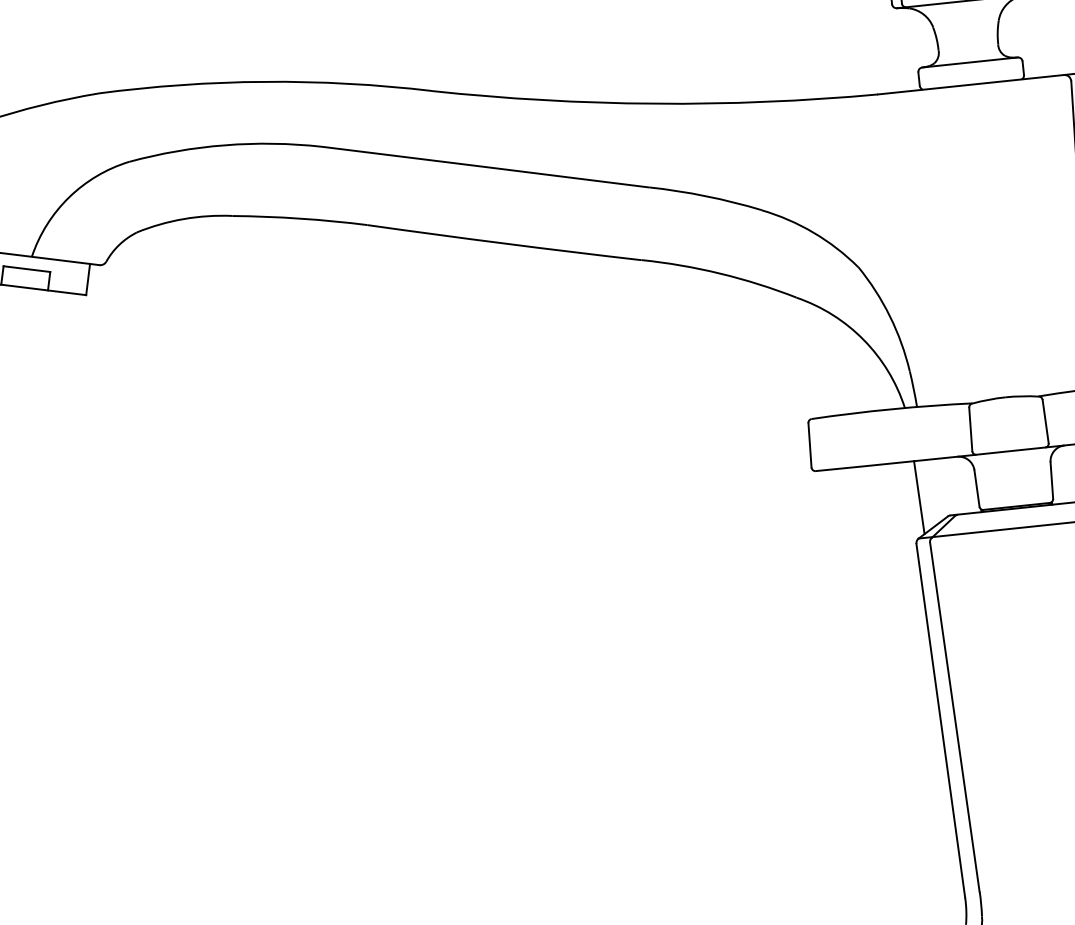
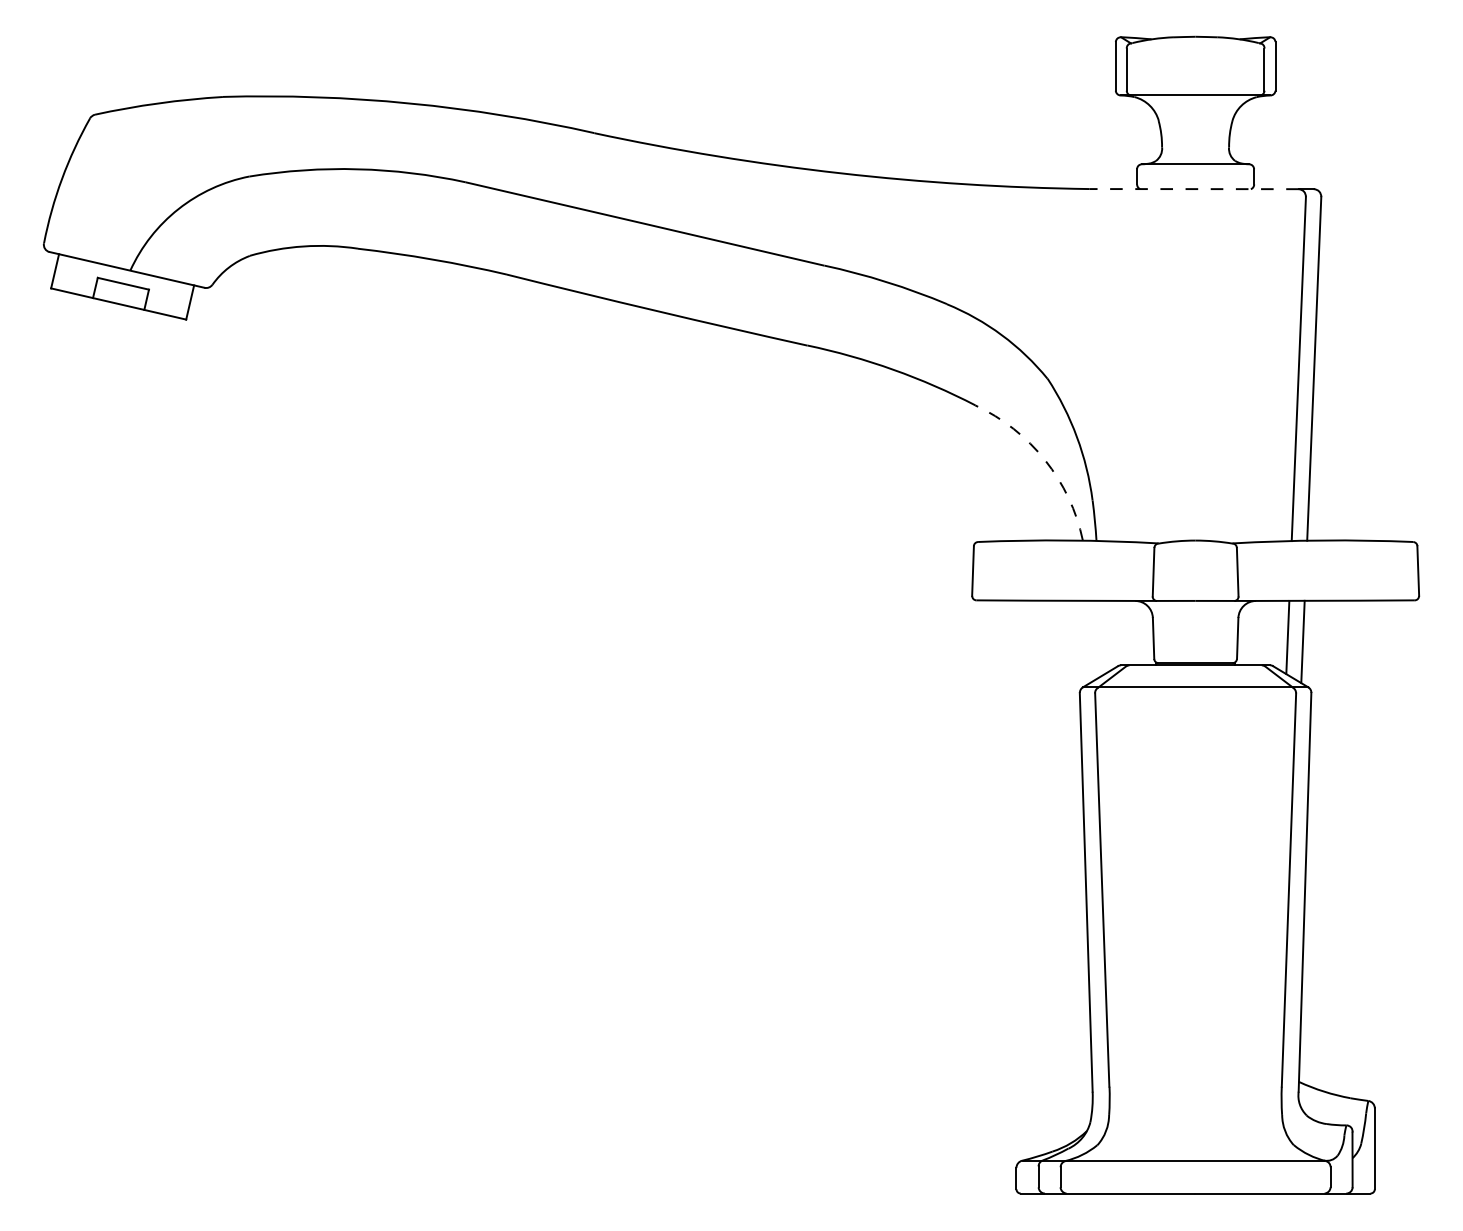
line: (971, 85) -> (1194, 189), solid -> dashed
arc: (864, 340) -> (1045, 460), solid -> dashed
line: (919, 497) -> (1088, 641), removed

